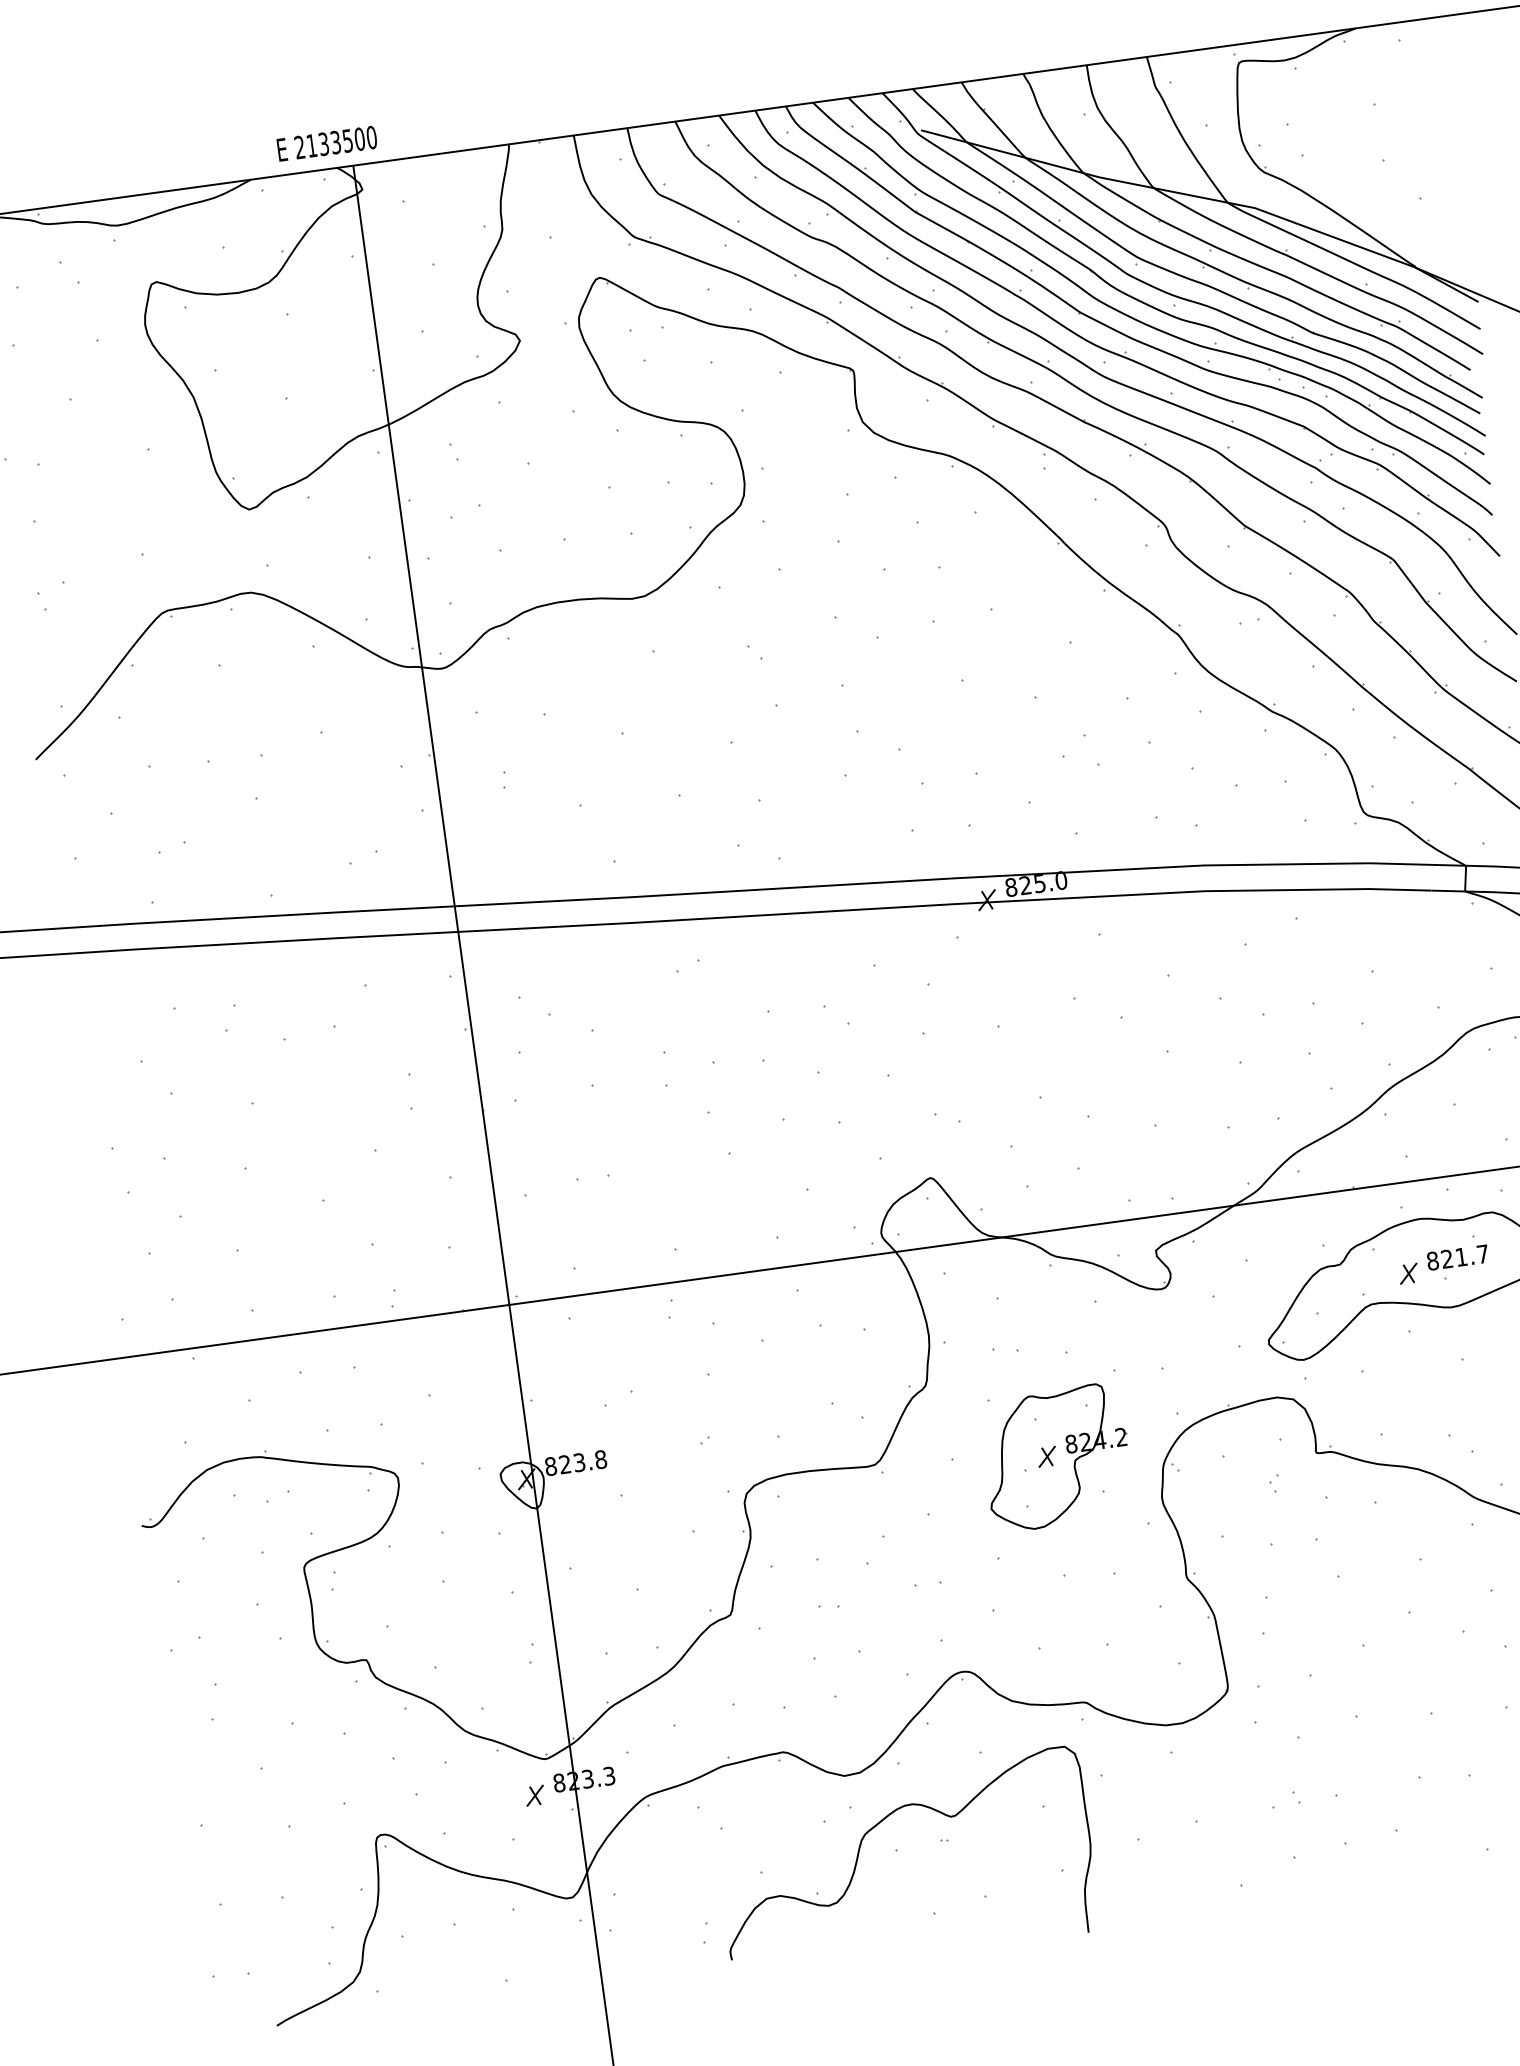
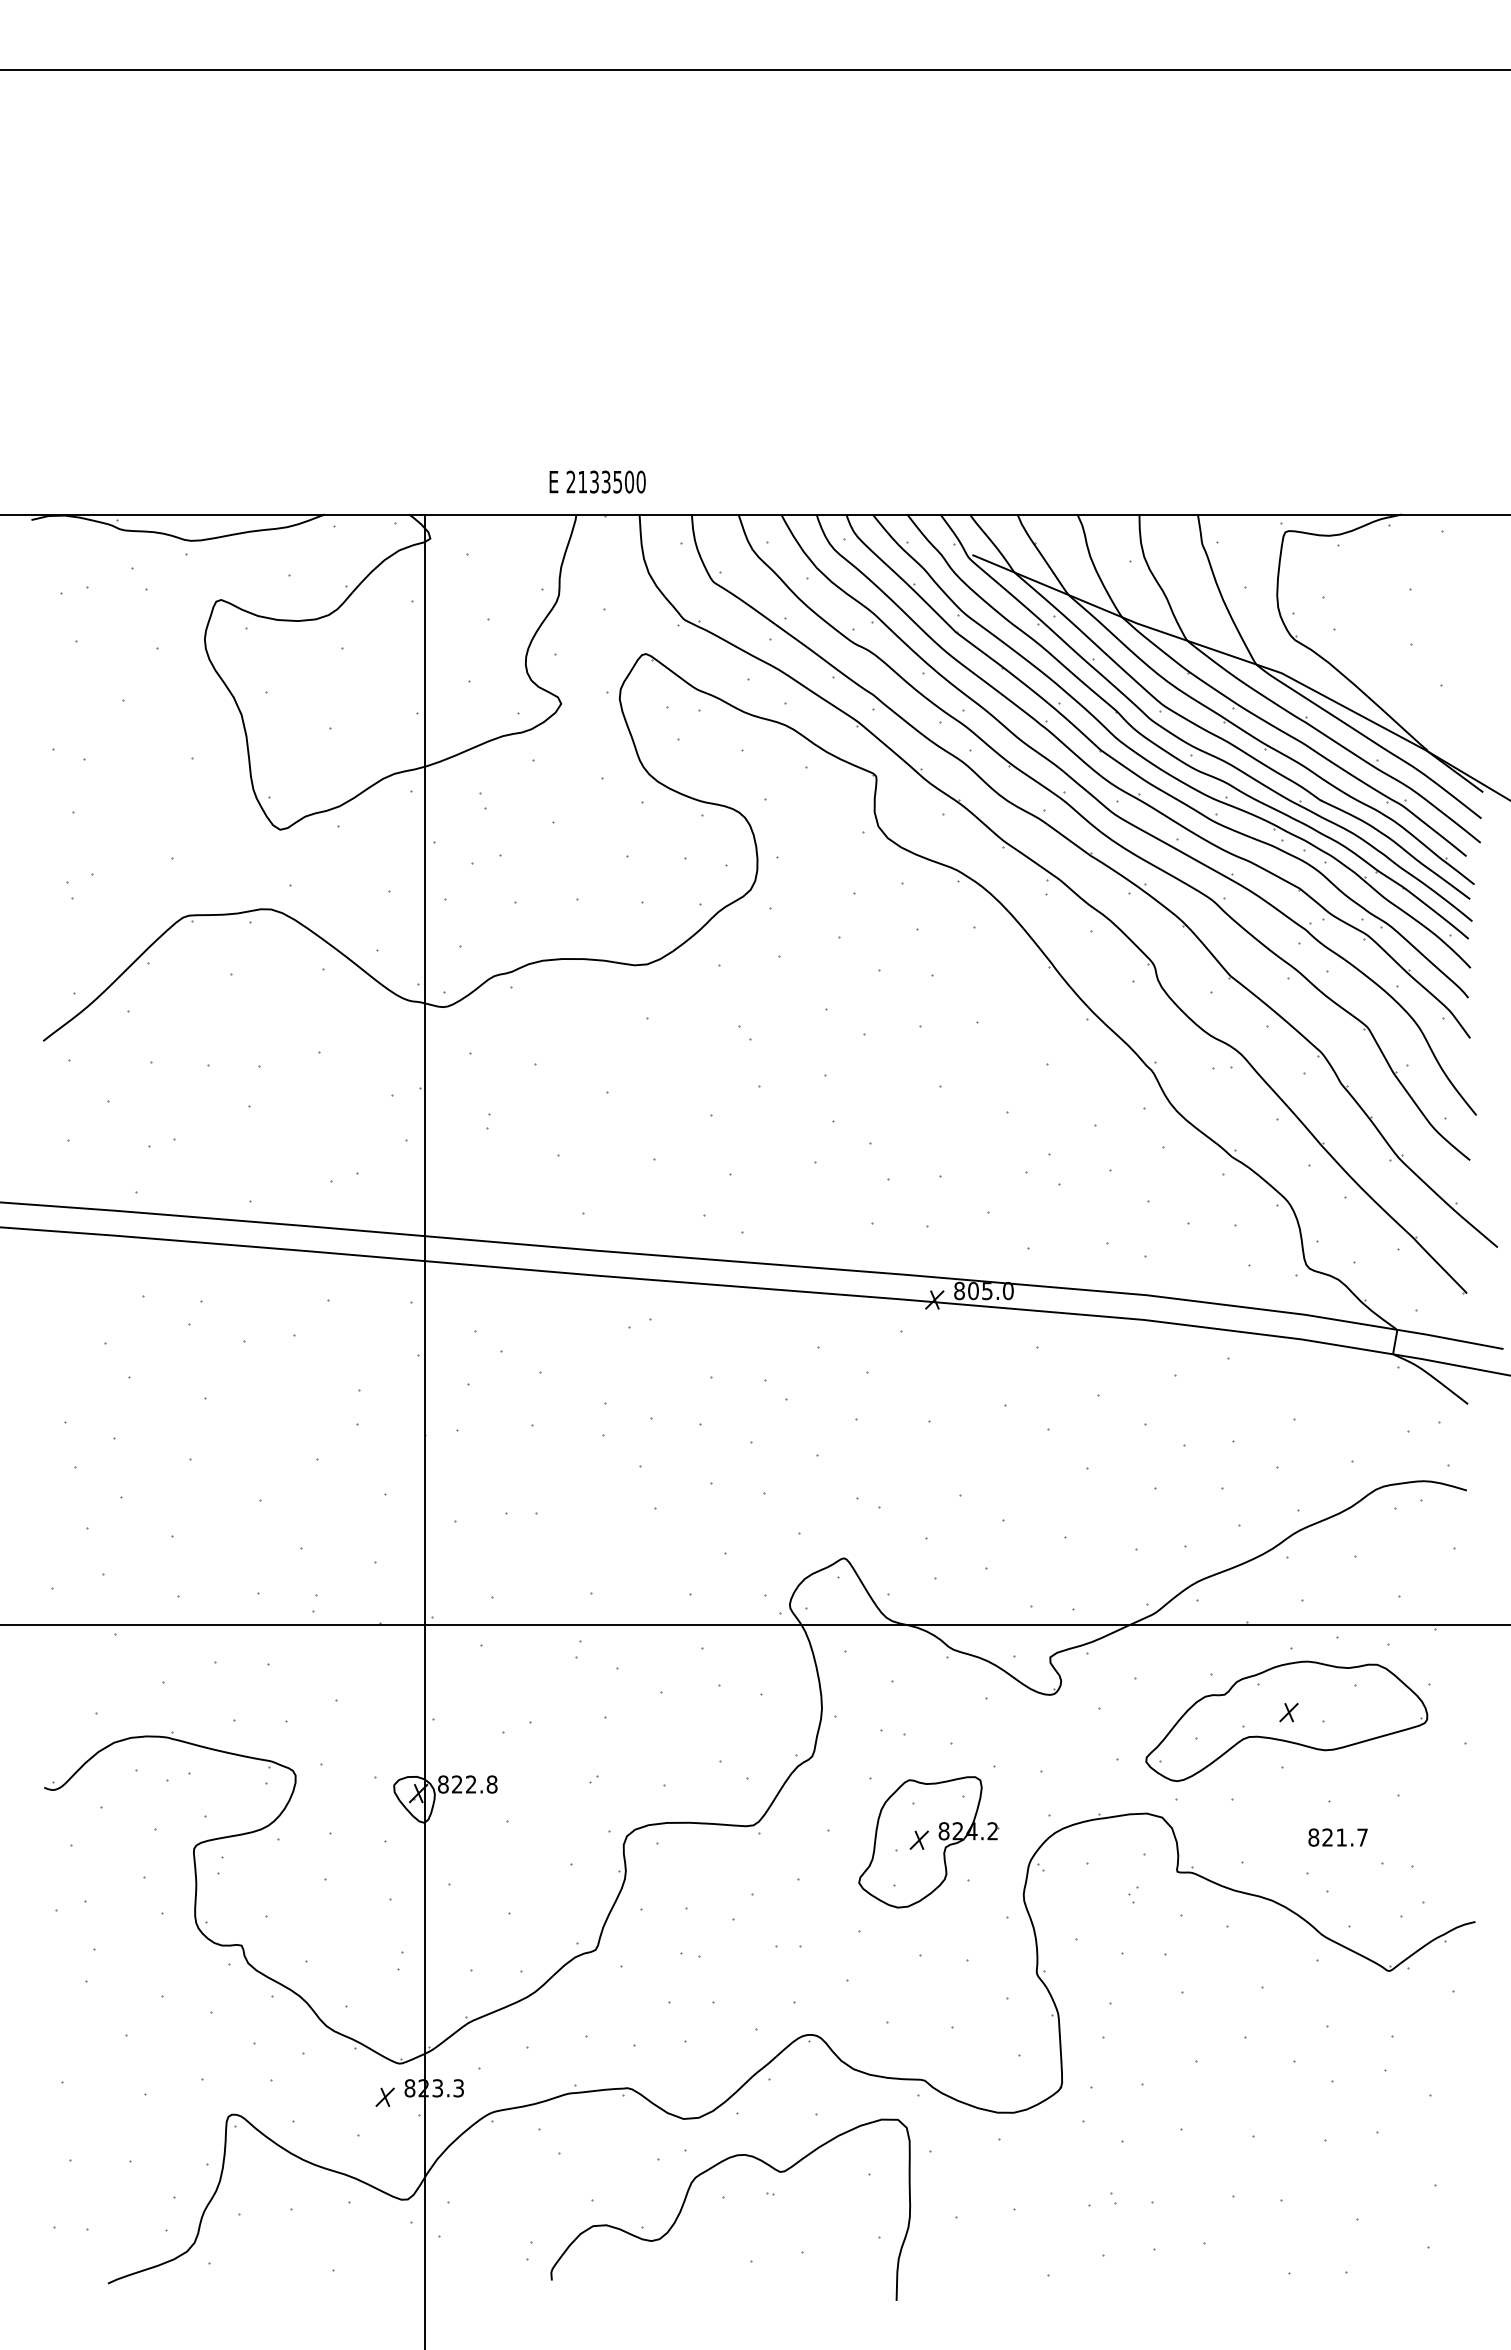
text: (326, 143) -> (597, 481), moved
text: (1025, 885) -> (973, 1291), 825.0 -> 805.0
text: (1457, 1257) -> (1337, 1837), moved
text: (579, 1462) -> (471, 1784), 823.8 -> 822.8

